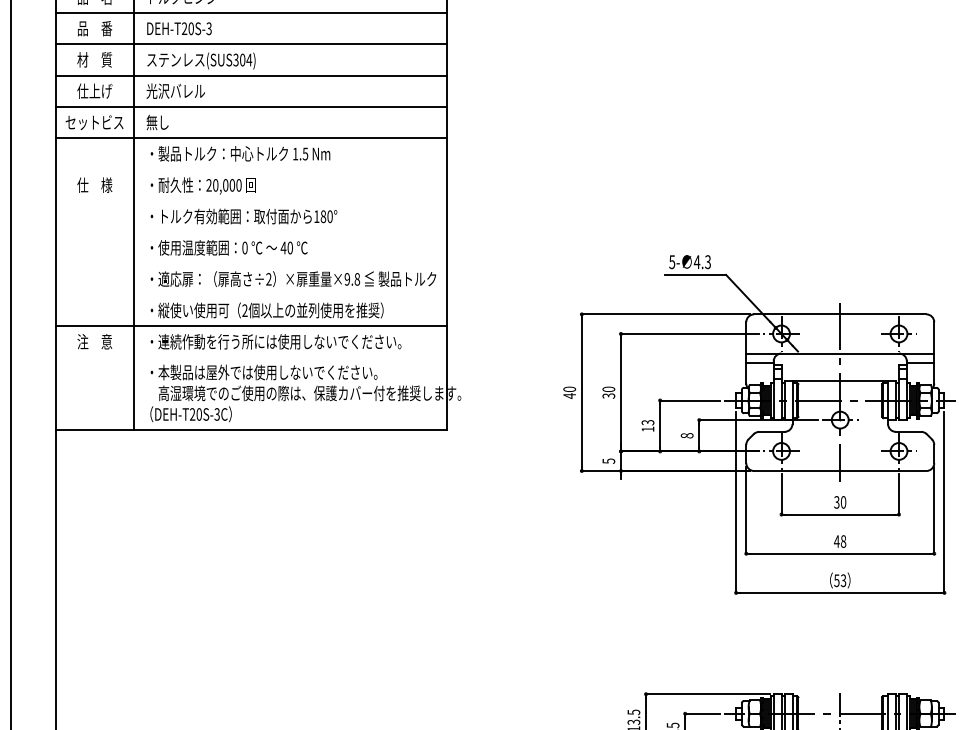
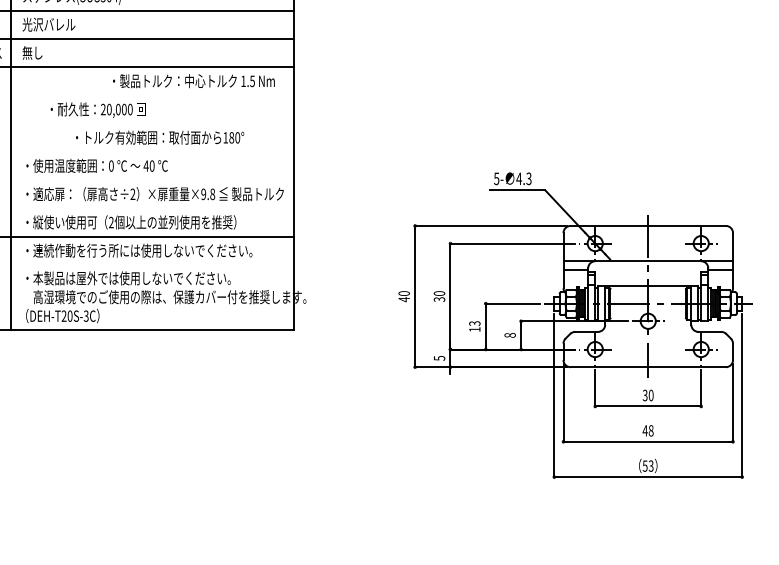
text: (240, 153) -> (193, 80), moved
text: (202, 185) -> (97, 109), moved
text: (243, 216) -> (159, 137), moved

